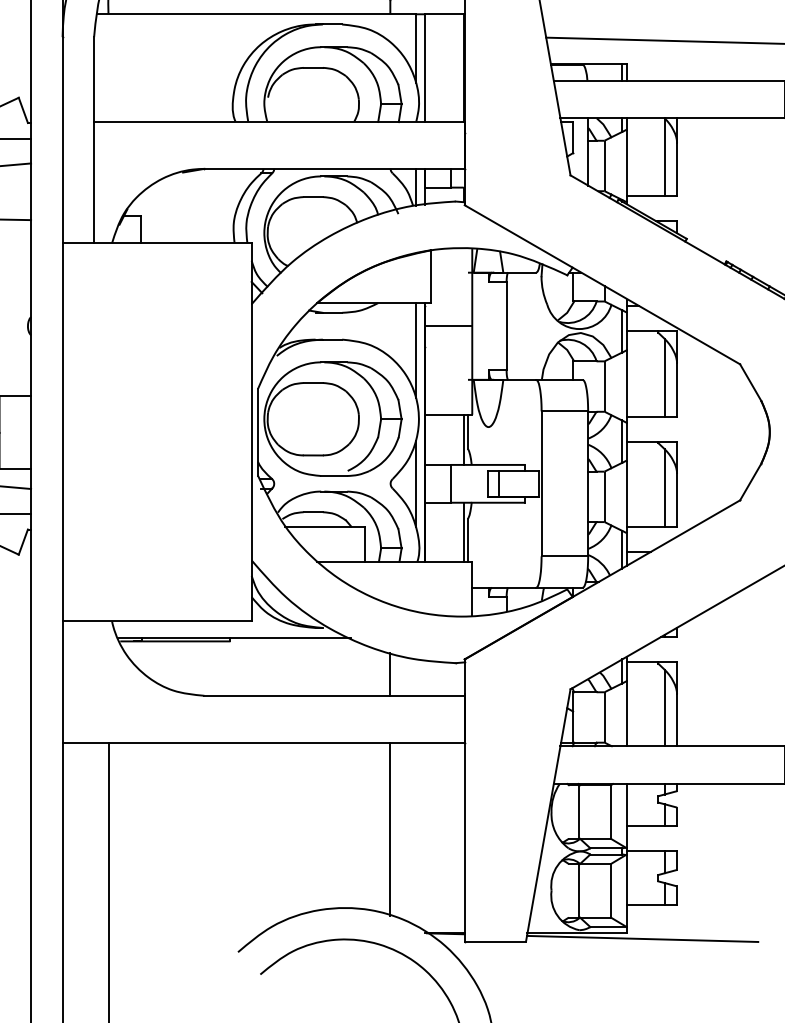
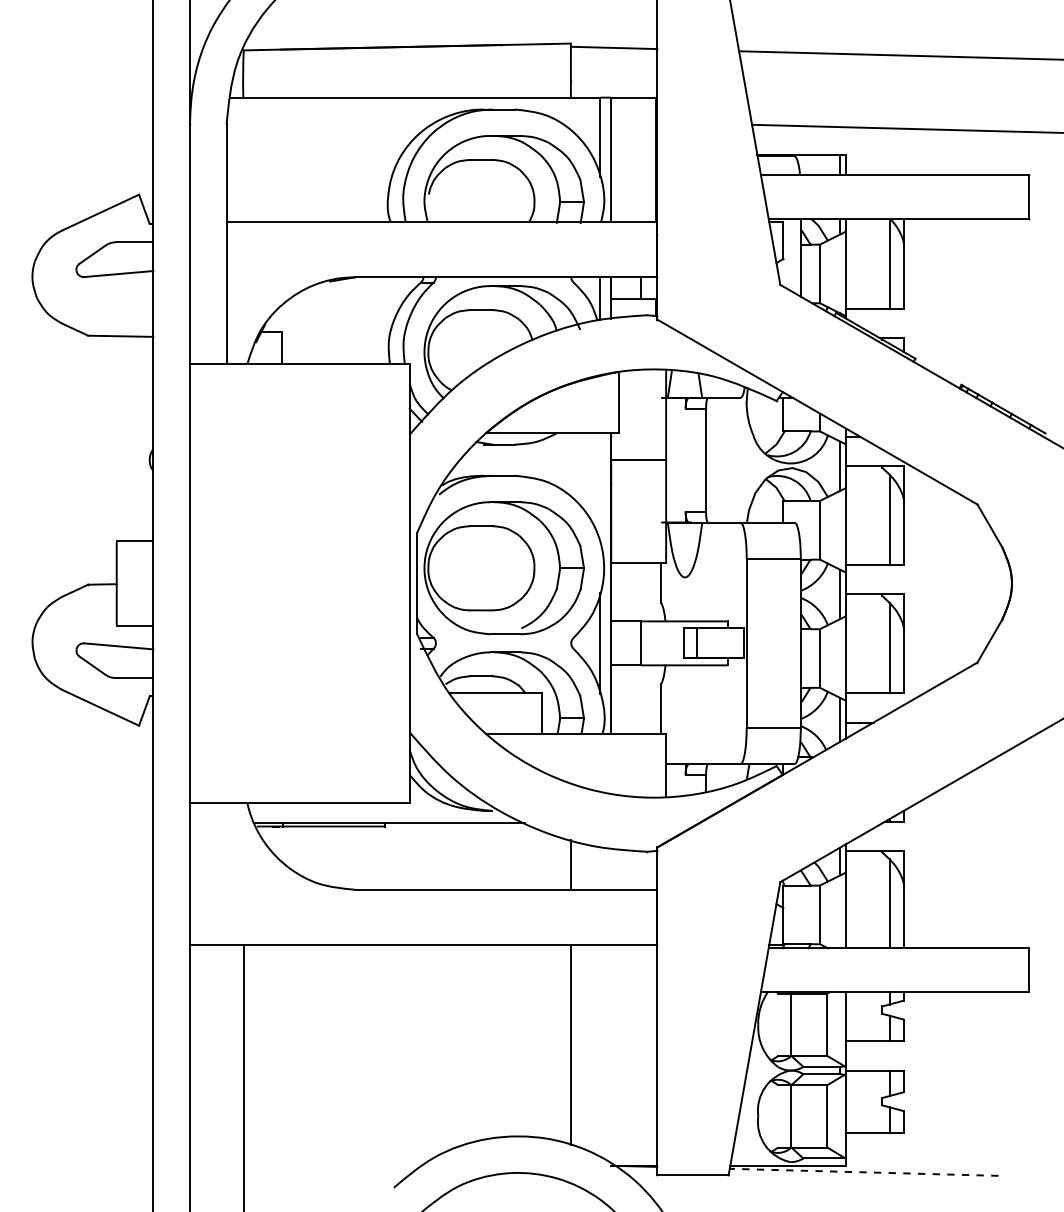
line: (415, 350) -> (600, 488), removed
line: (463, 439) -> (656, 591), removed
line: (463, 532) -> (656, 699), removed
line: (642, 939) -> (863, 1172), solid -> dashed

